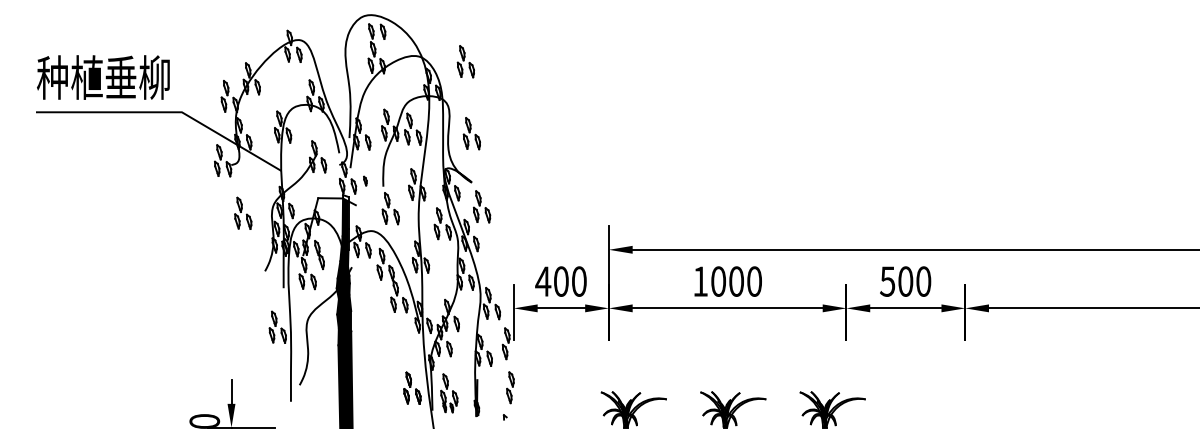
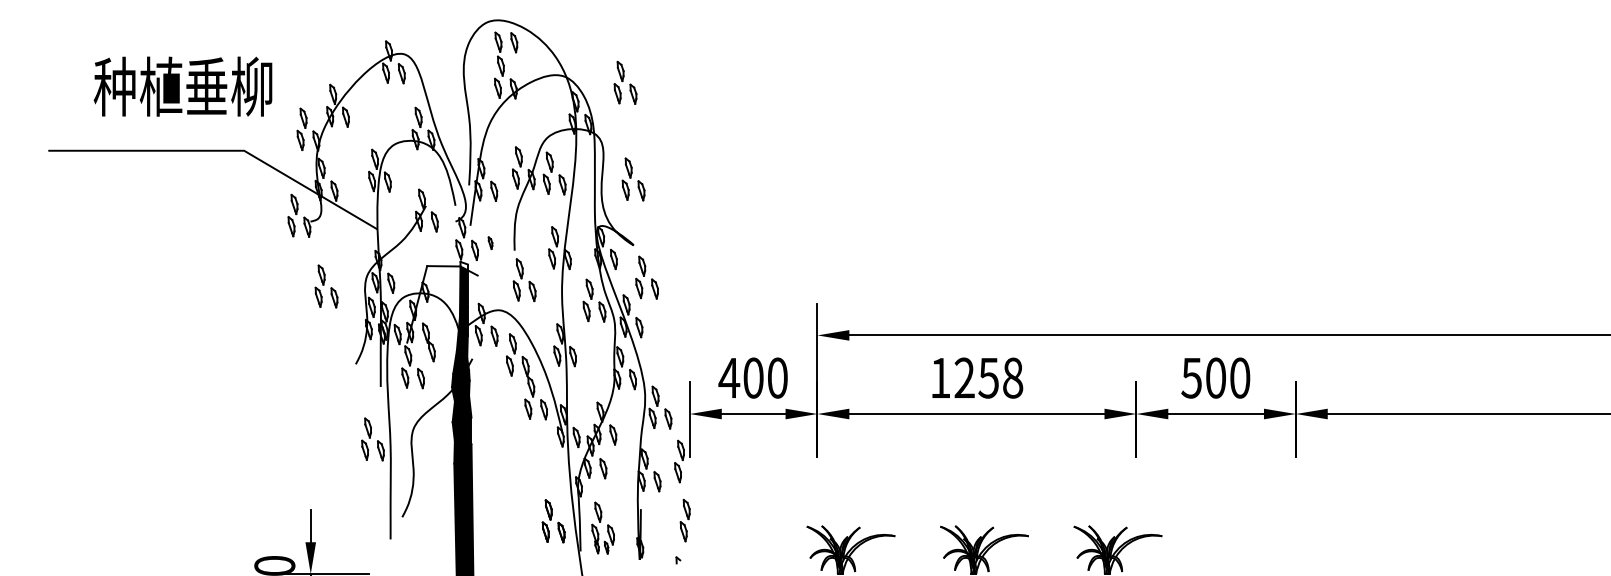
text: (103, 77) -> (183, 86), moved
text: (736, 281) -> (988, 377), 1000 -> 1258

